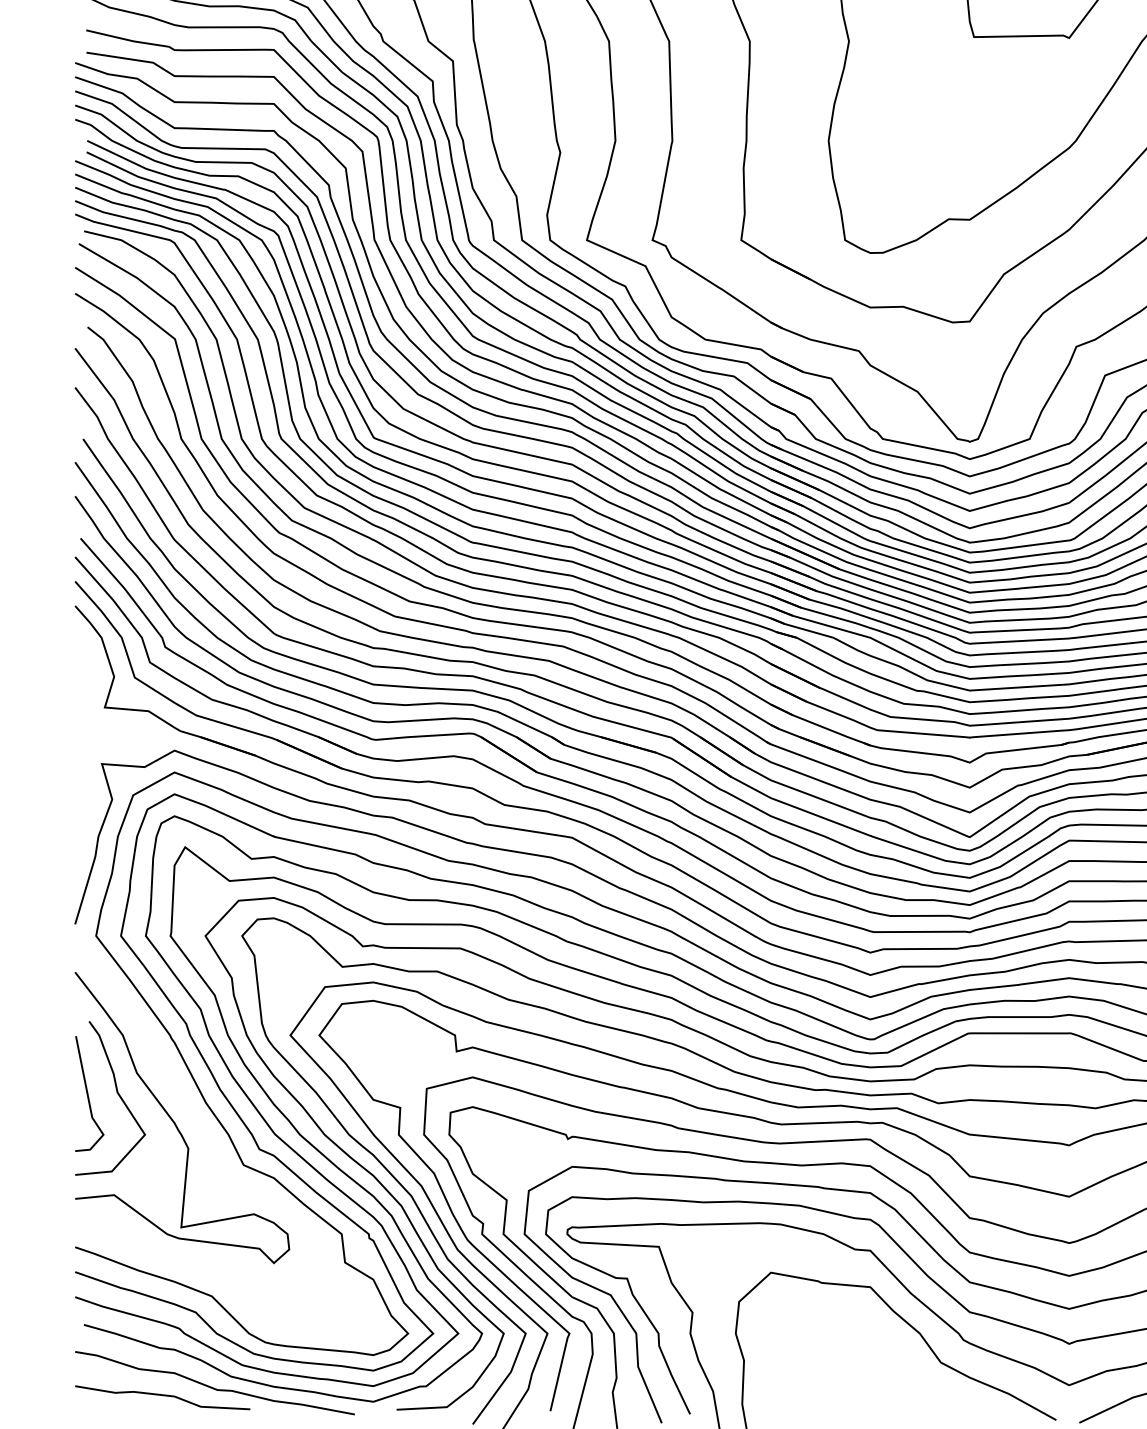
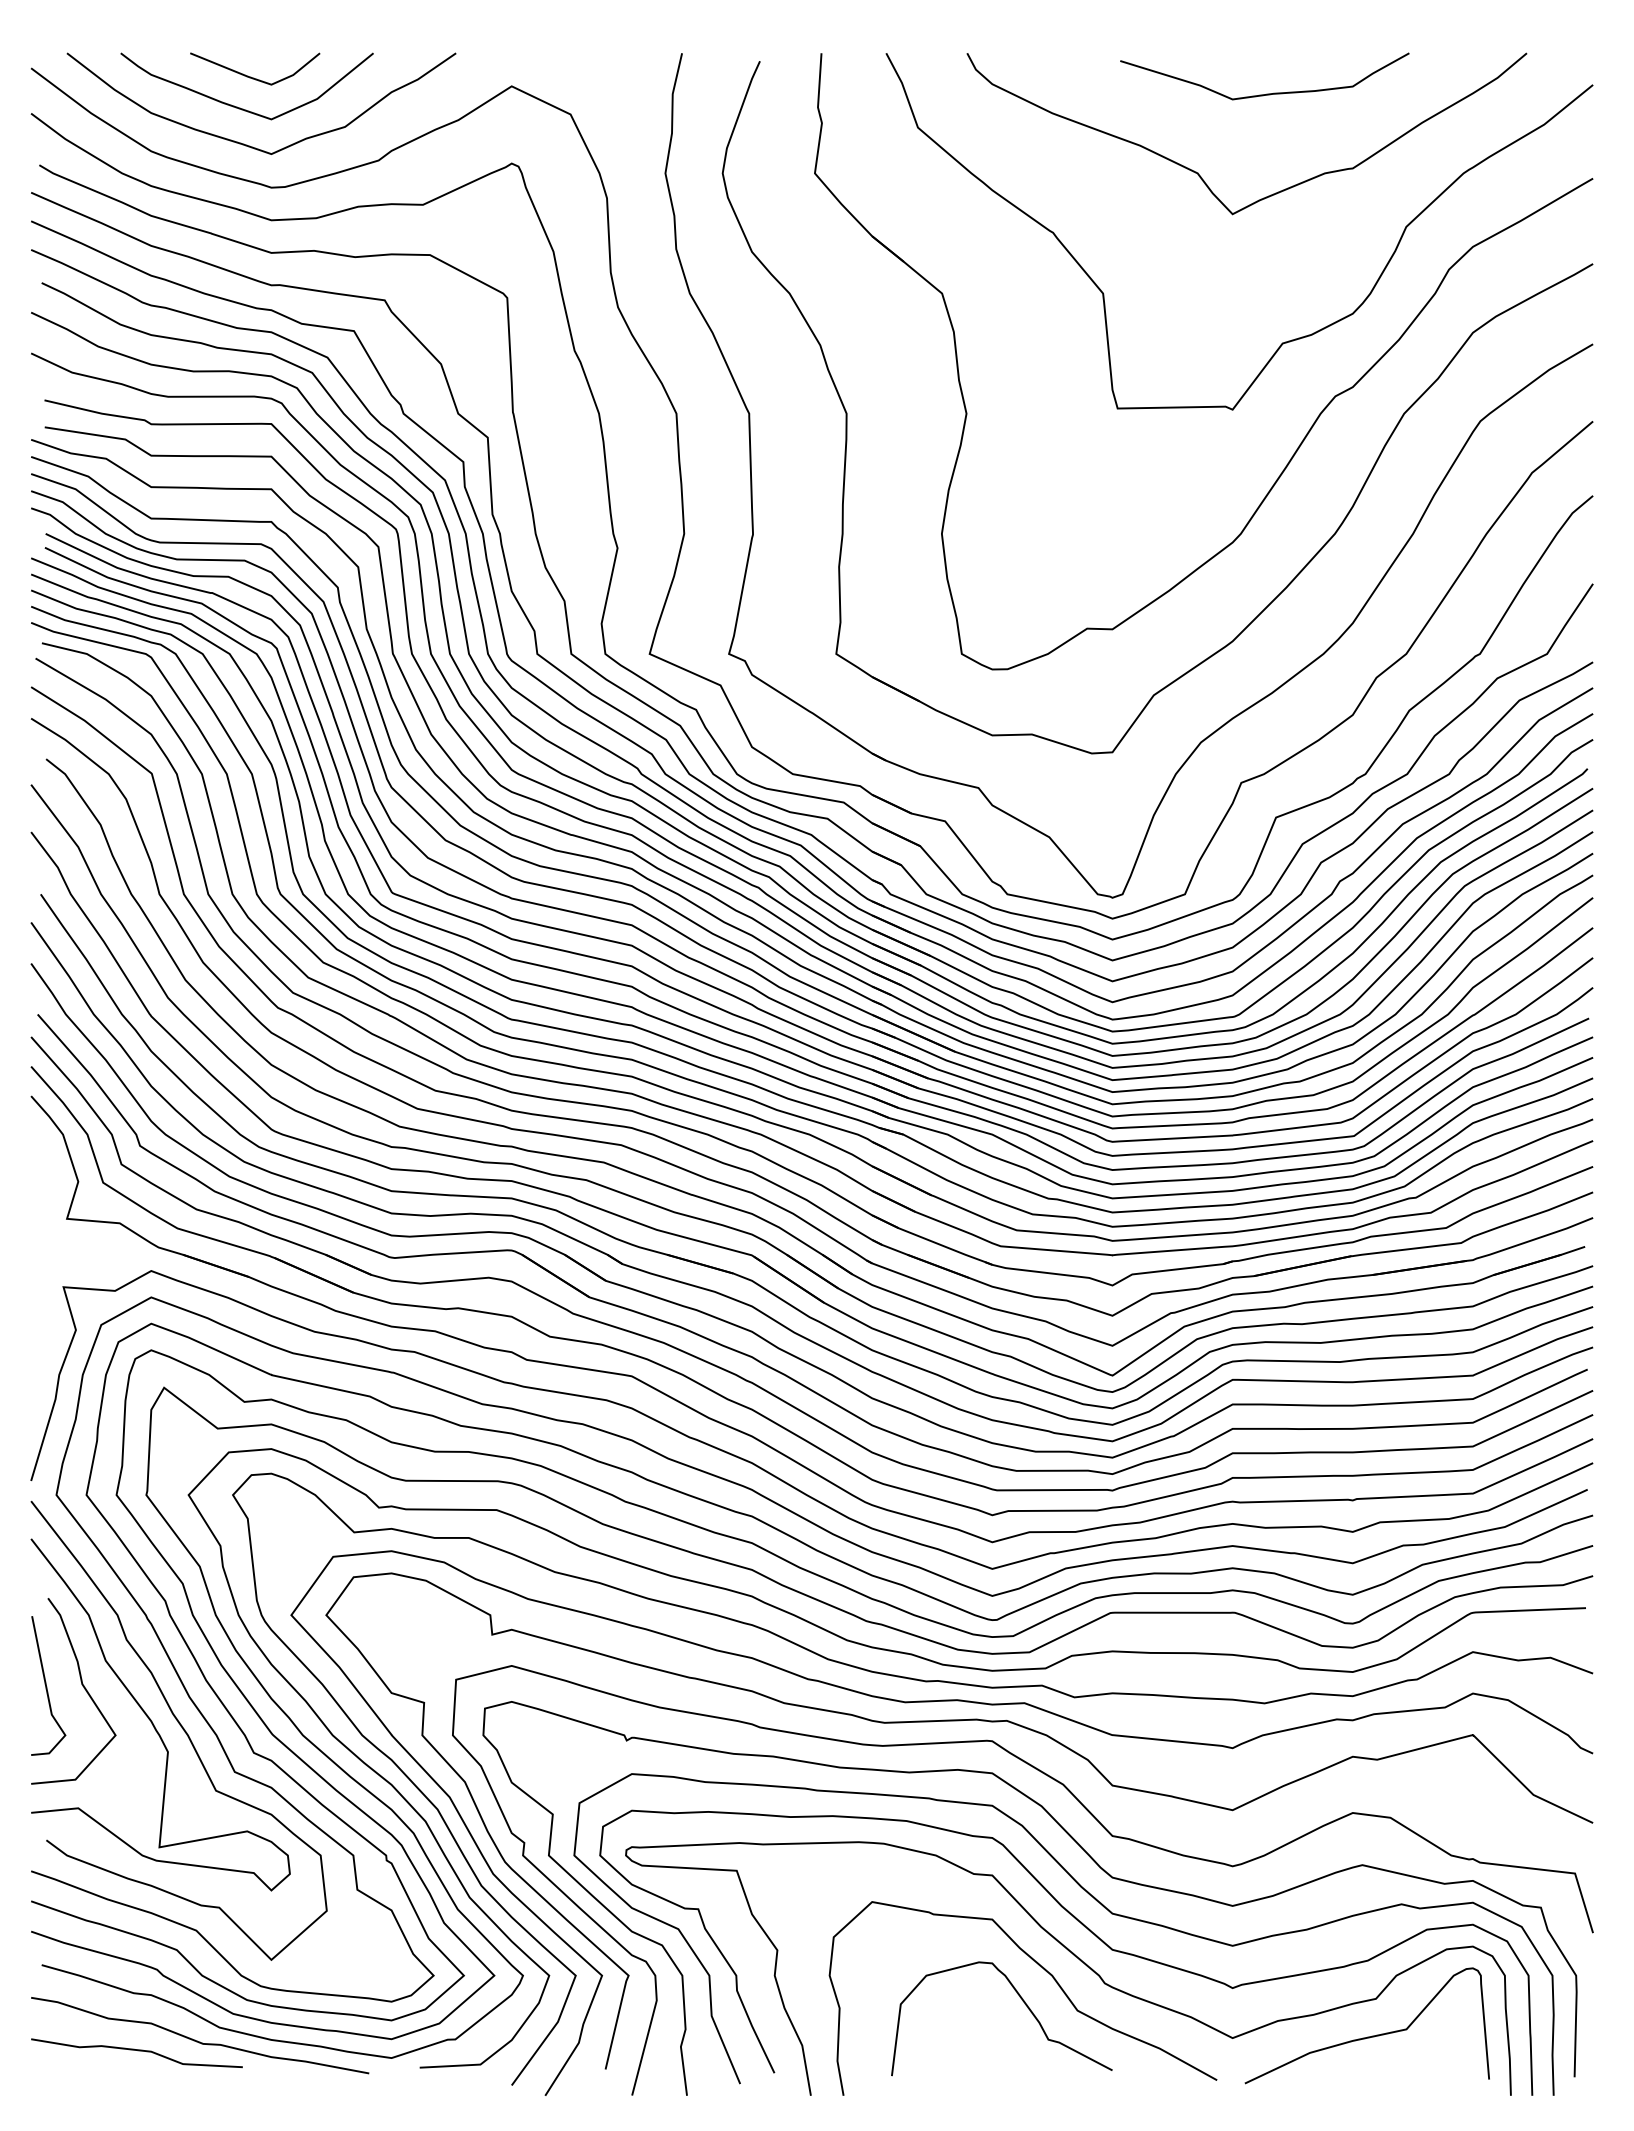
curve: (200, 1129) -> (182, 1729), added
curve: (895, 1354) -> (1022, 2001), added

